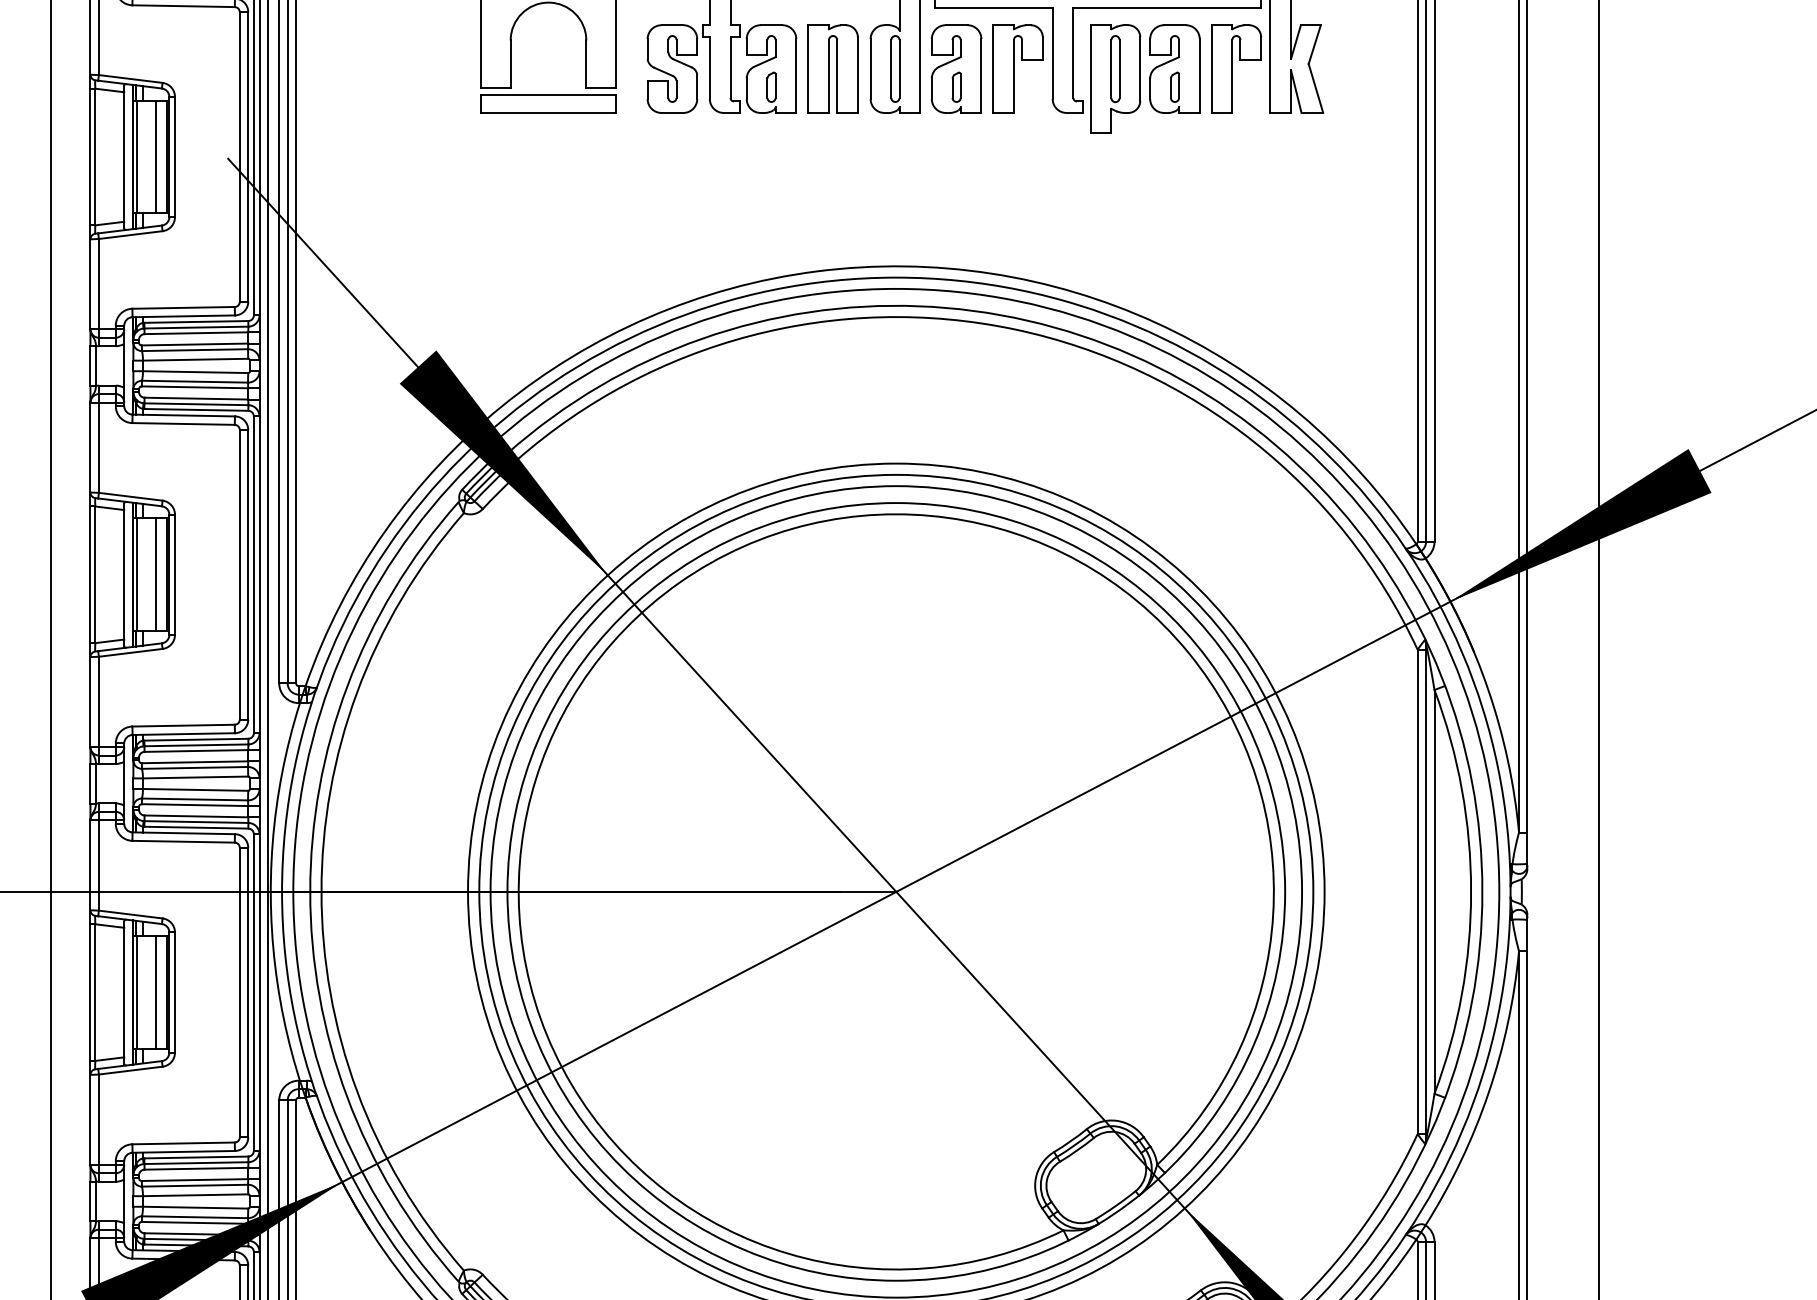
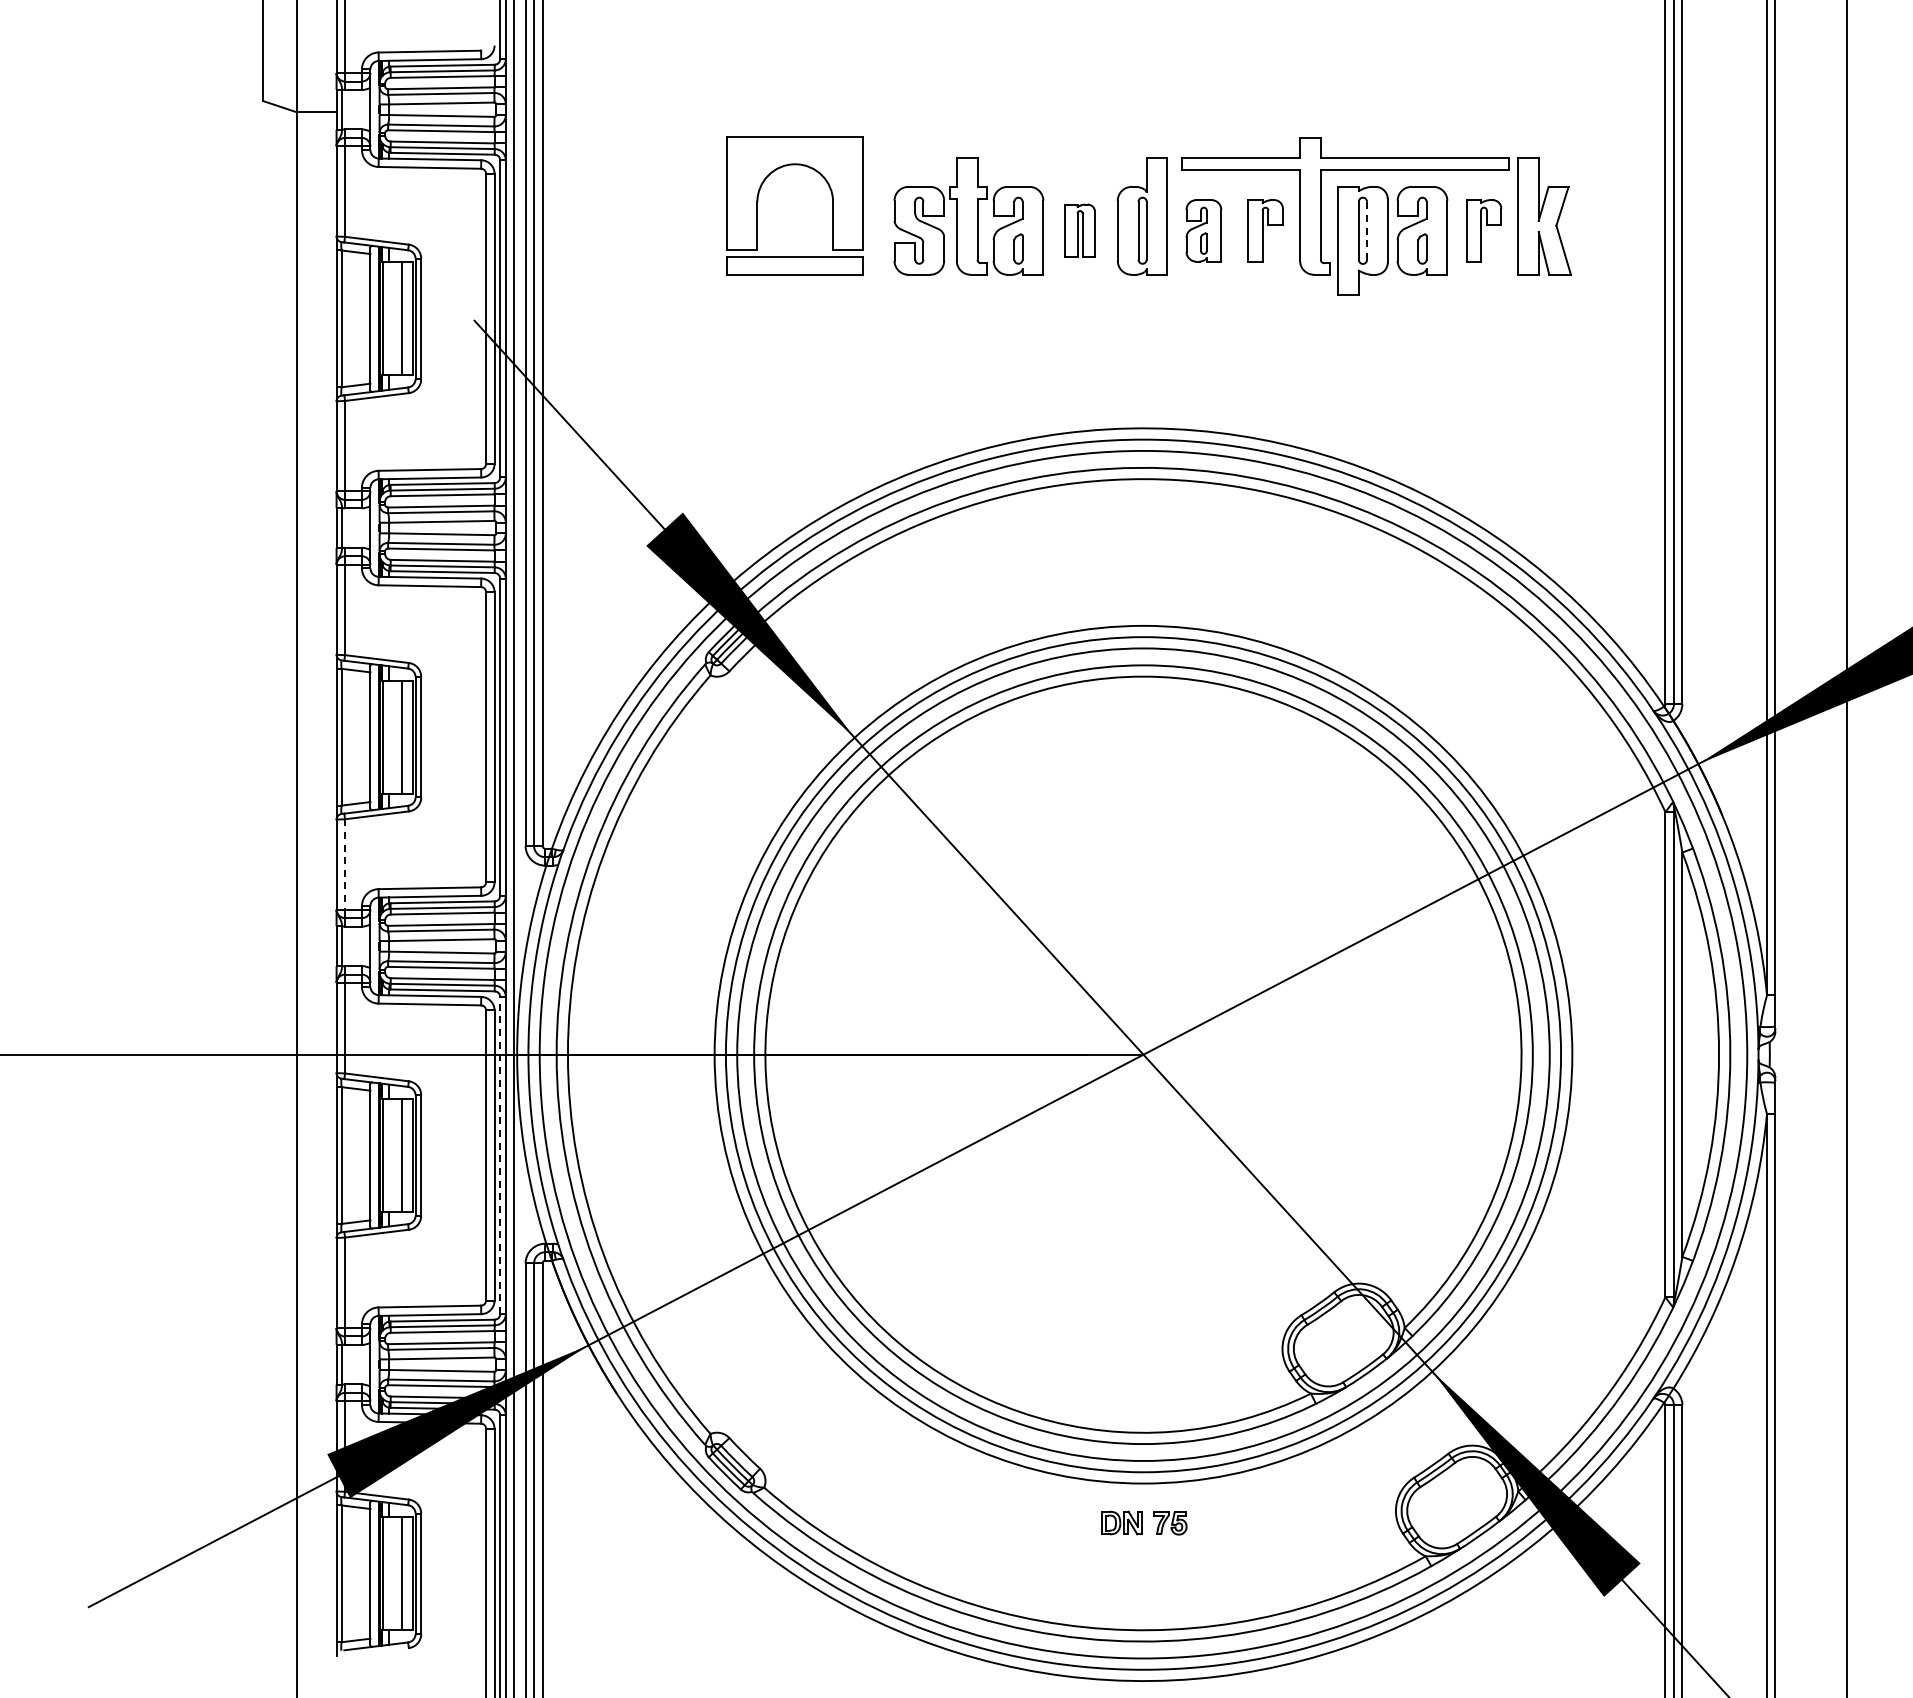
part: (832, 68) -> (1079, 230), size x0.6
part: (956, 68) -> (1203, 230), size x0.7
part: (1018, 68) -> (1265, 230), size x0.7
line: (1120, 68) -> (1367, 230), solid -> dashed
part: (1235, 68) -> (1483, 230), size x0.7
line: (99, 701) -> (345, 864), solid -> dashed
line: (254, 992) -> (500, 1155), solid -> dashed

